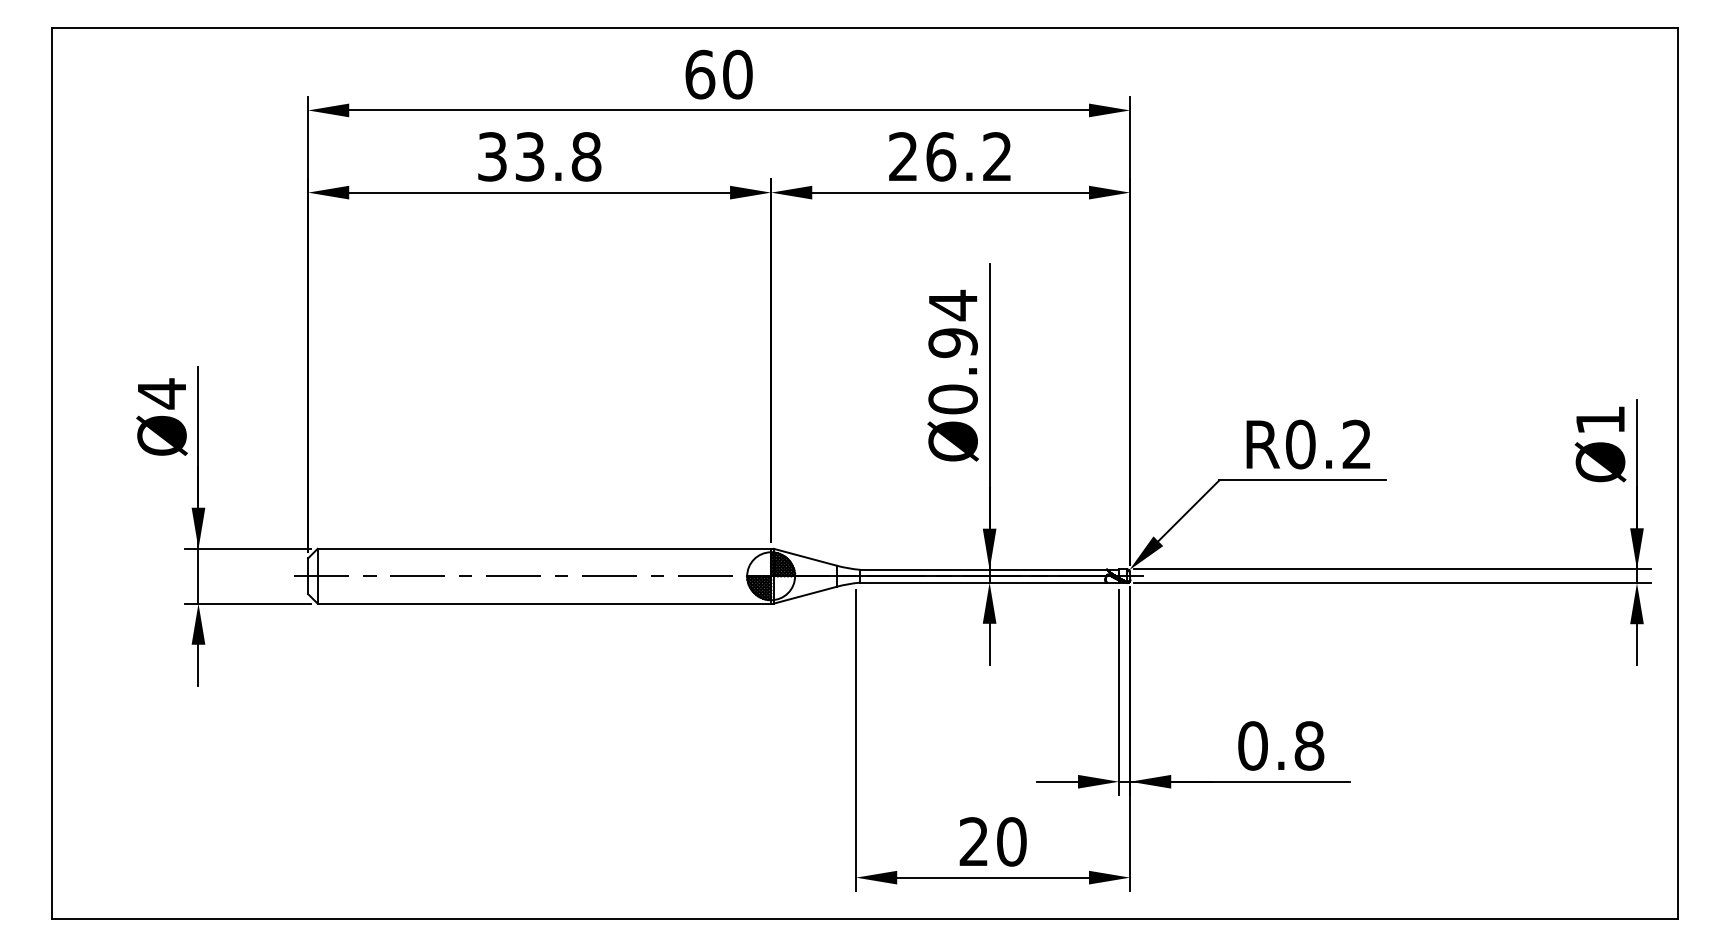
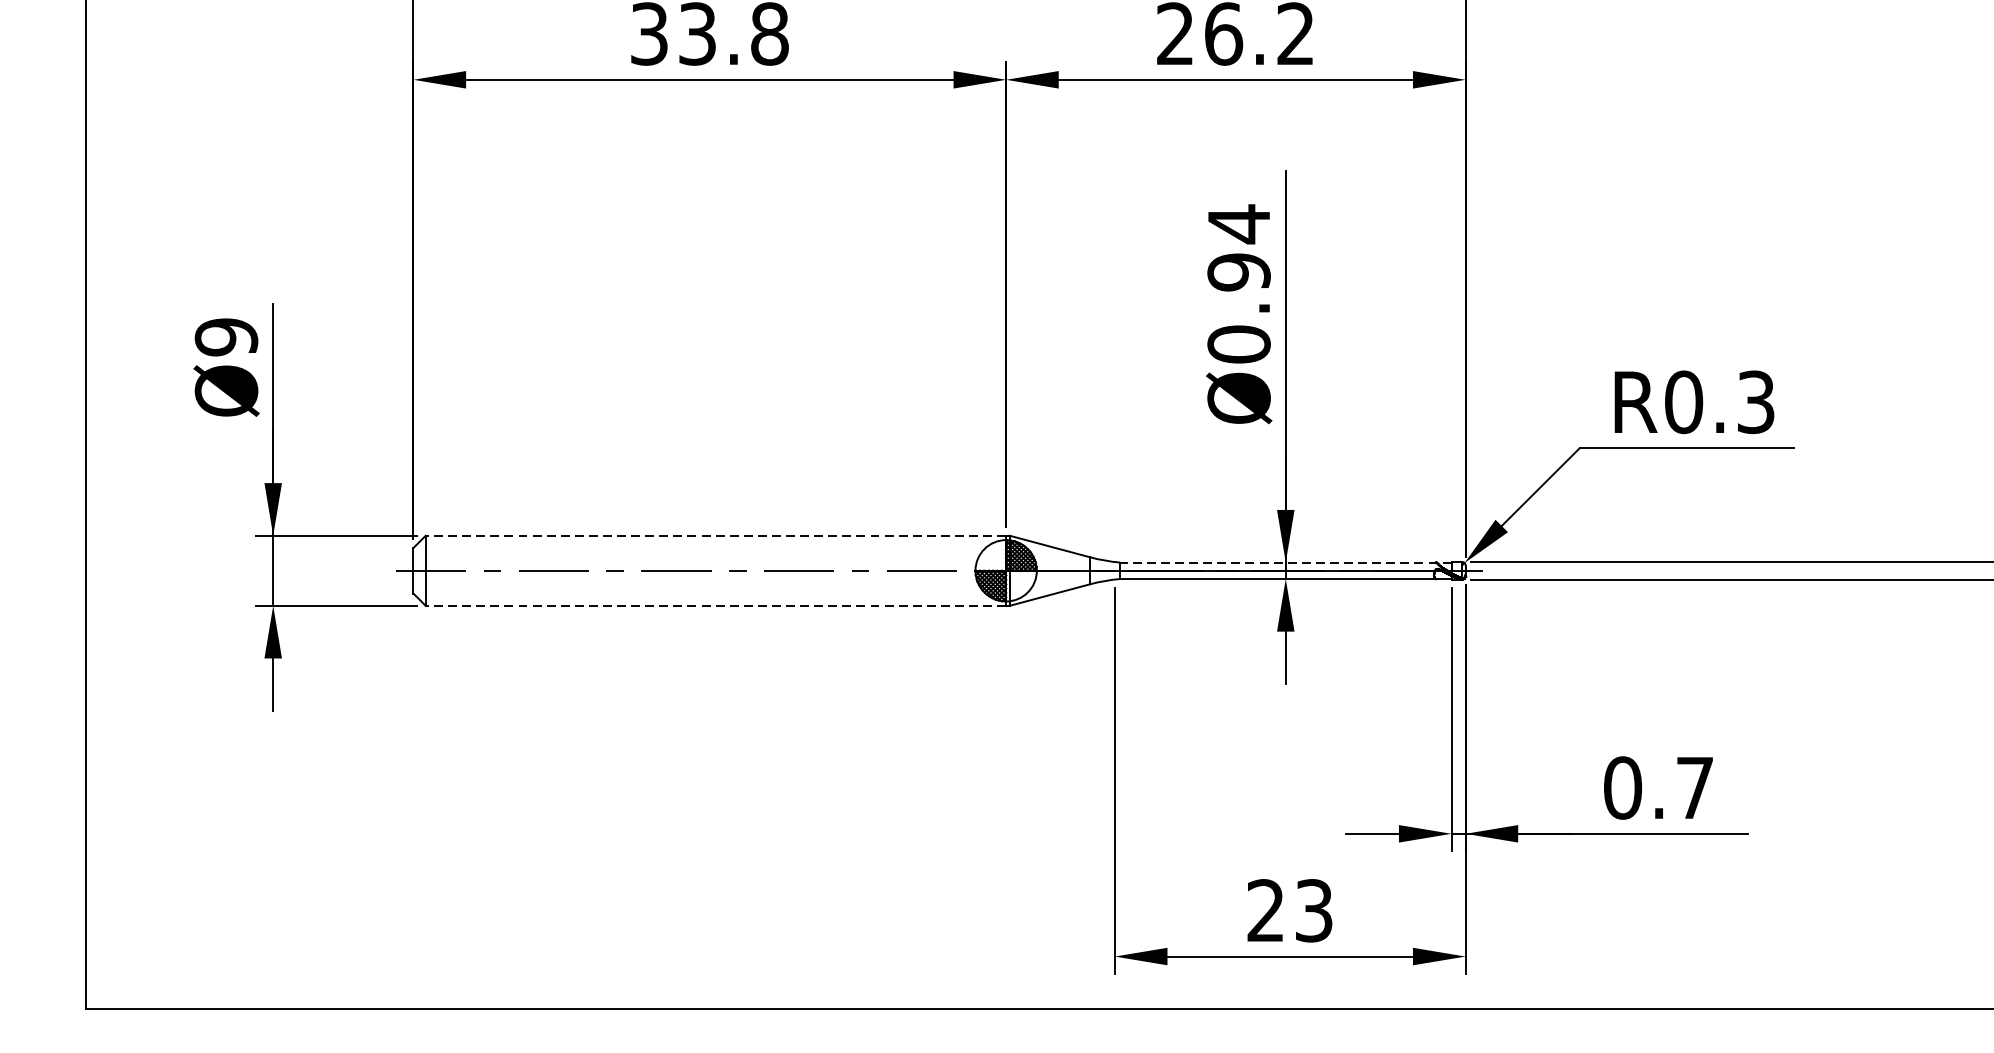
text: (161, 393) -> (225, 336), Ø4 -> Ø9
text: (1356, 444) -> (1755, 402), R0.2 -> R0.3
line: (544, 548) -> (716, 535), solid -> dashed
line: (989, 569) -> (1285, 562), solid -> dashed
line: (544, 603) -> (716, 605), solid -> dashed
text: (1309, 745) -> (1695, 787), 0.8 -> 0.7
text: (1011, 841) -> (1313, 910), 20 -> 23

